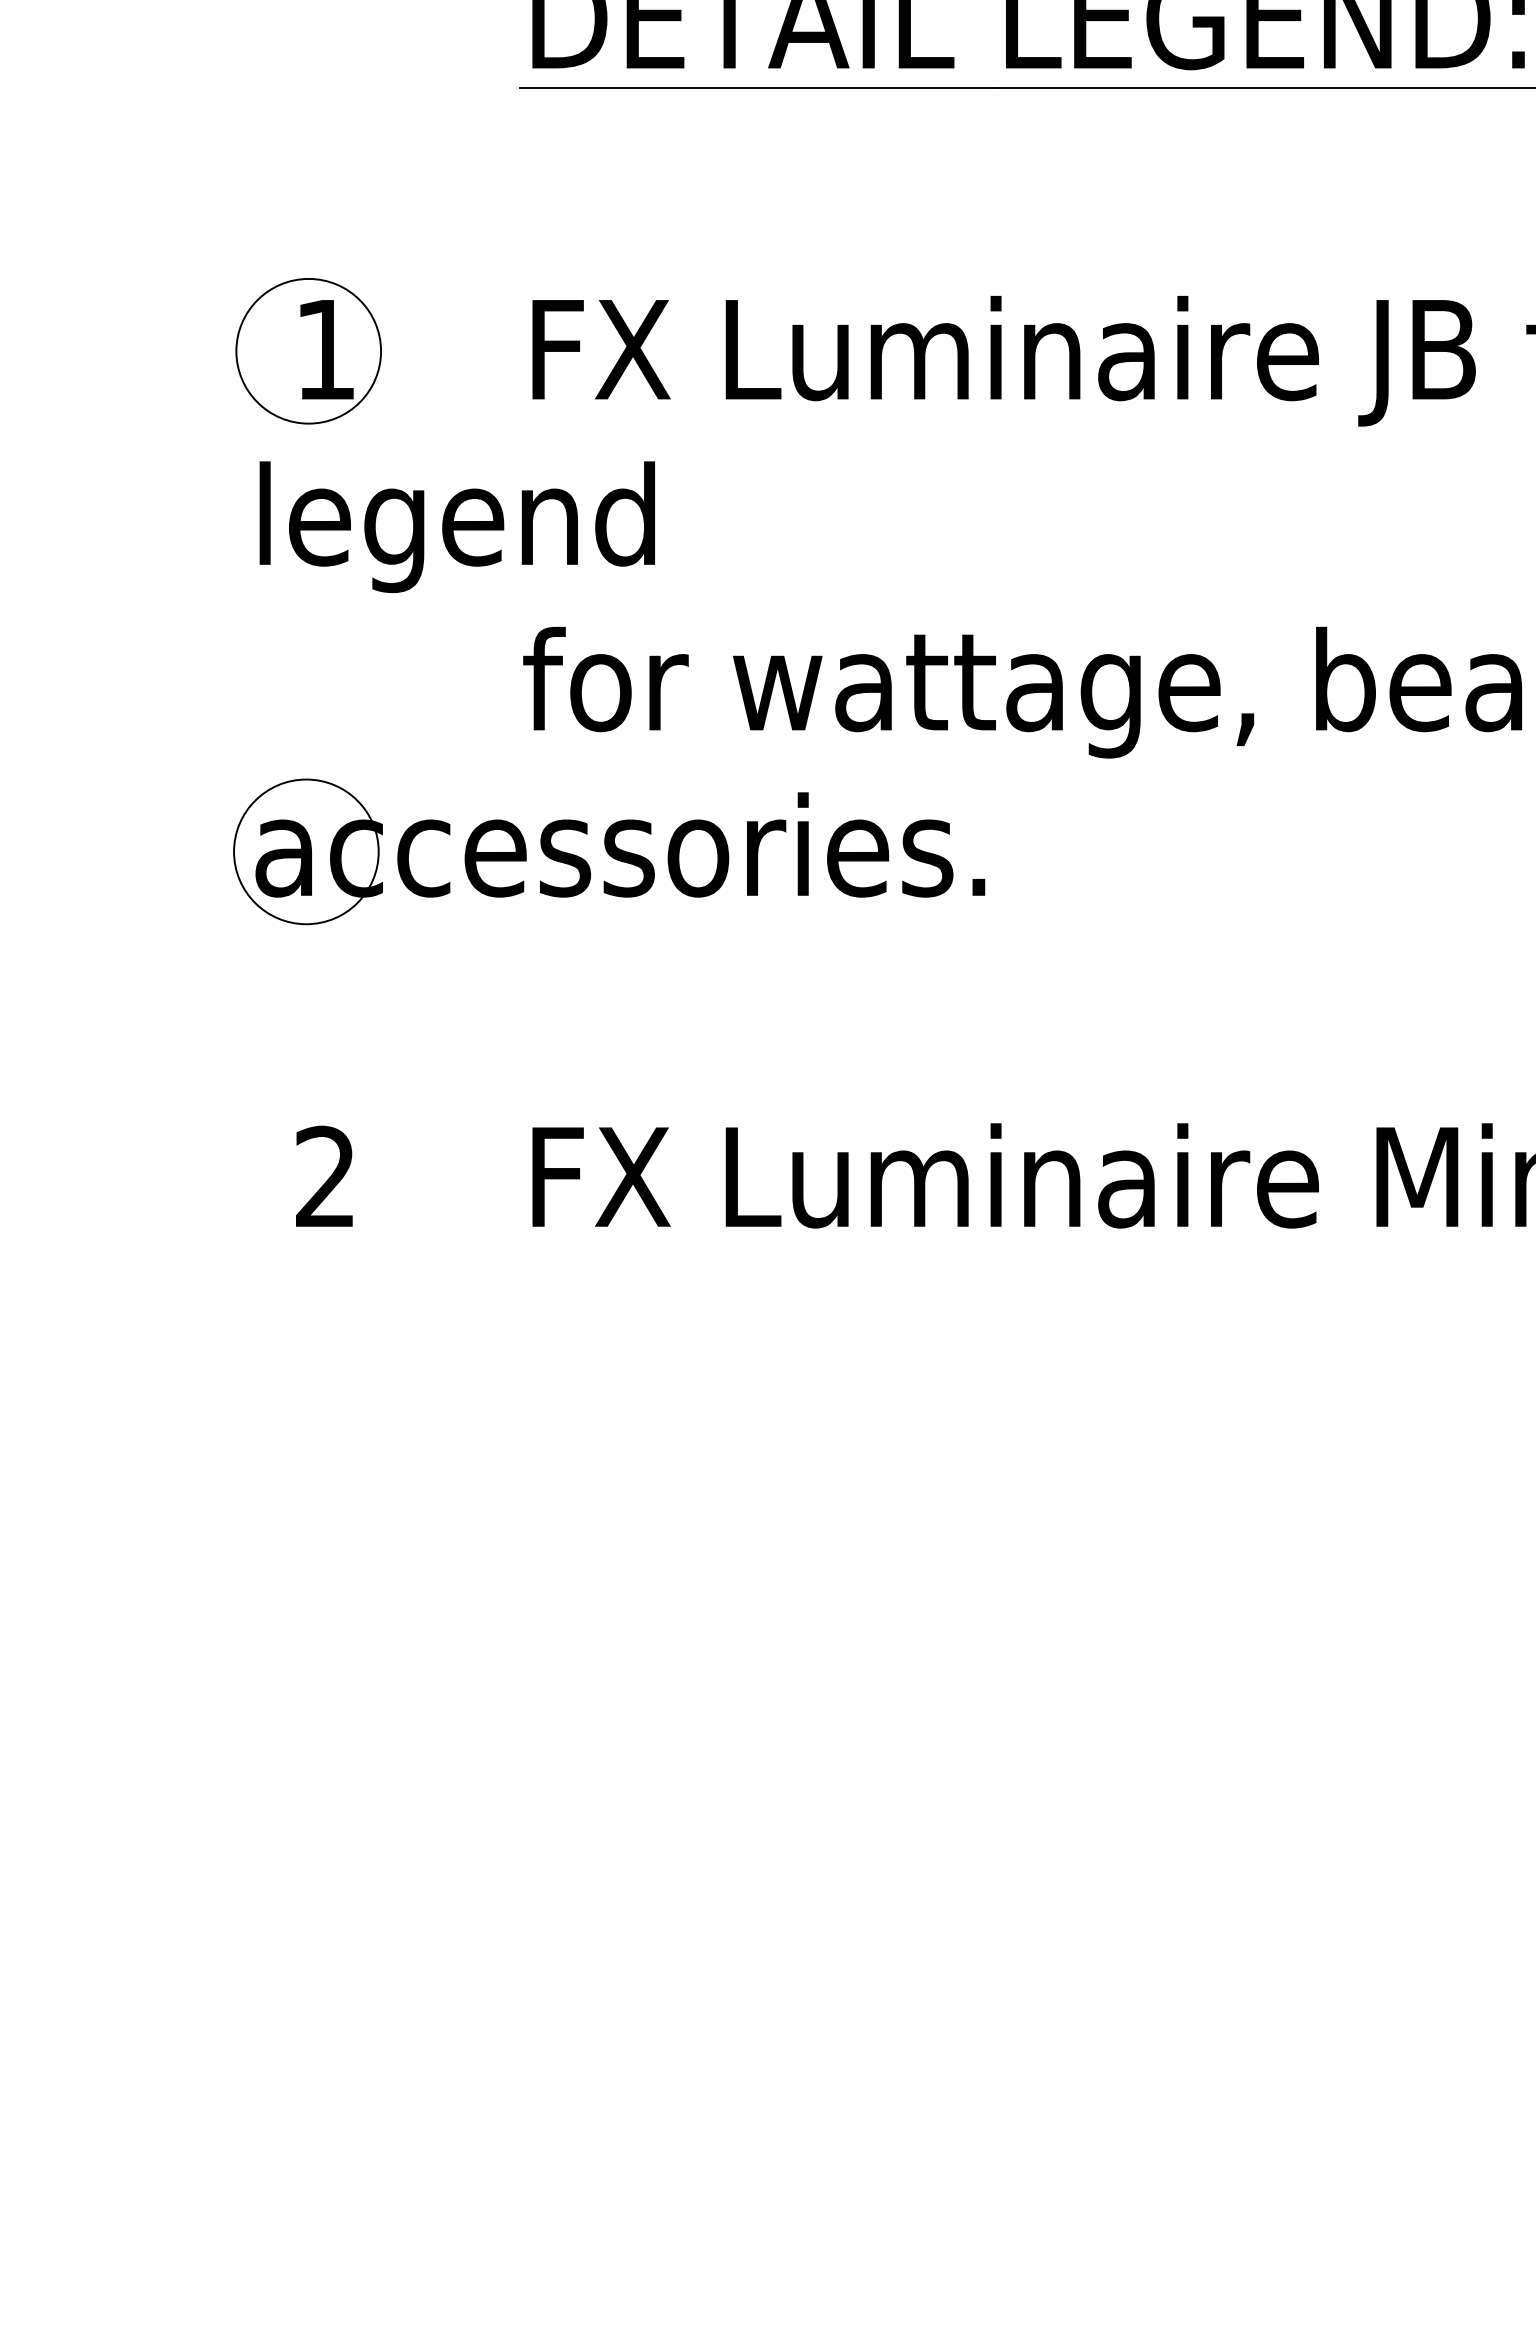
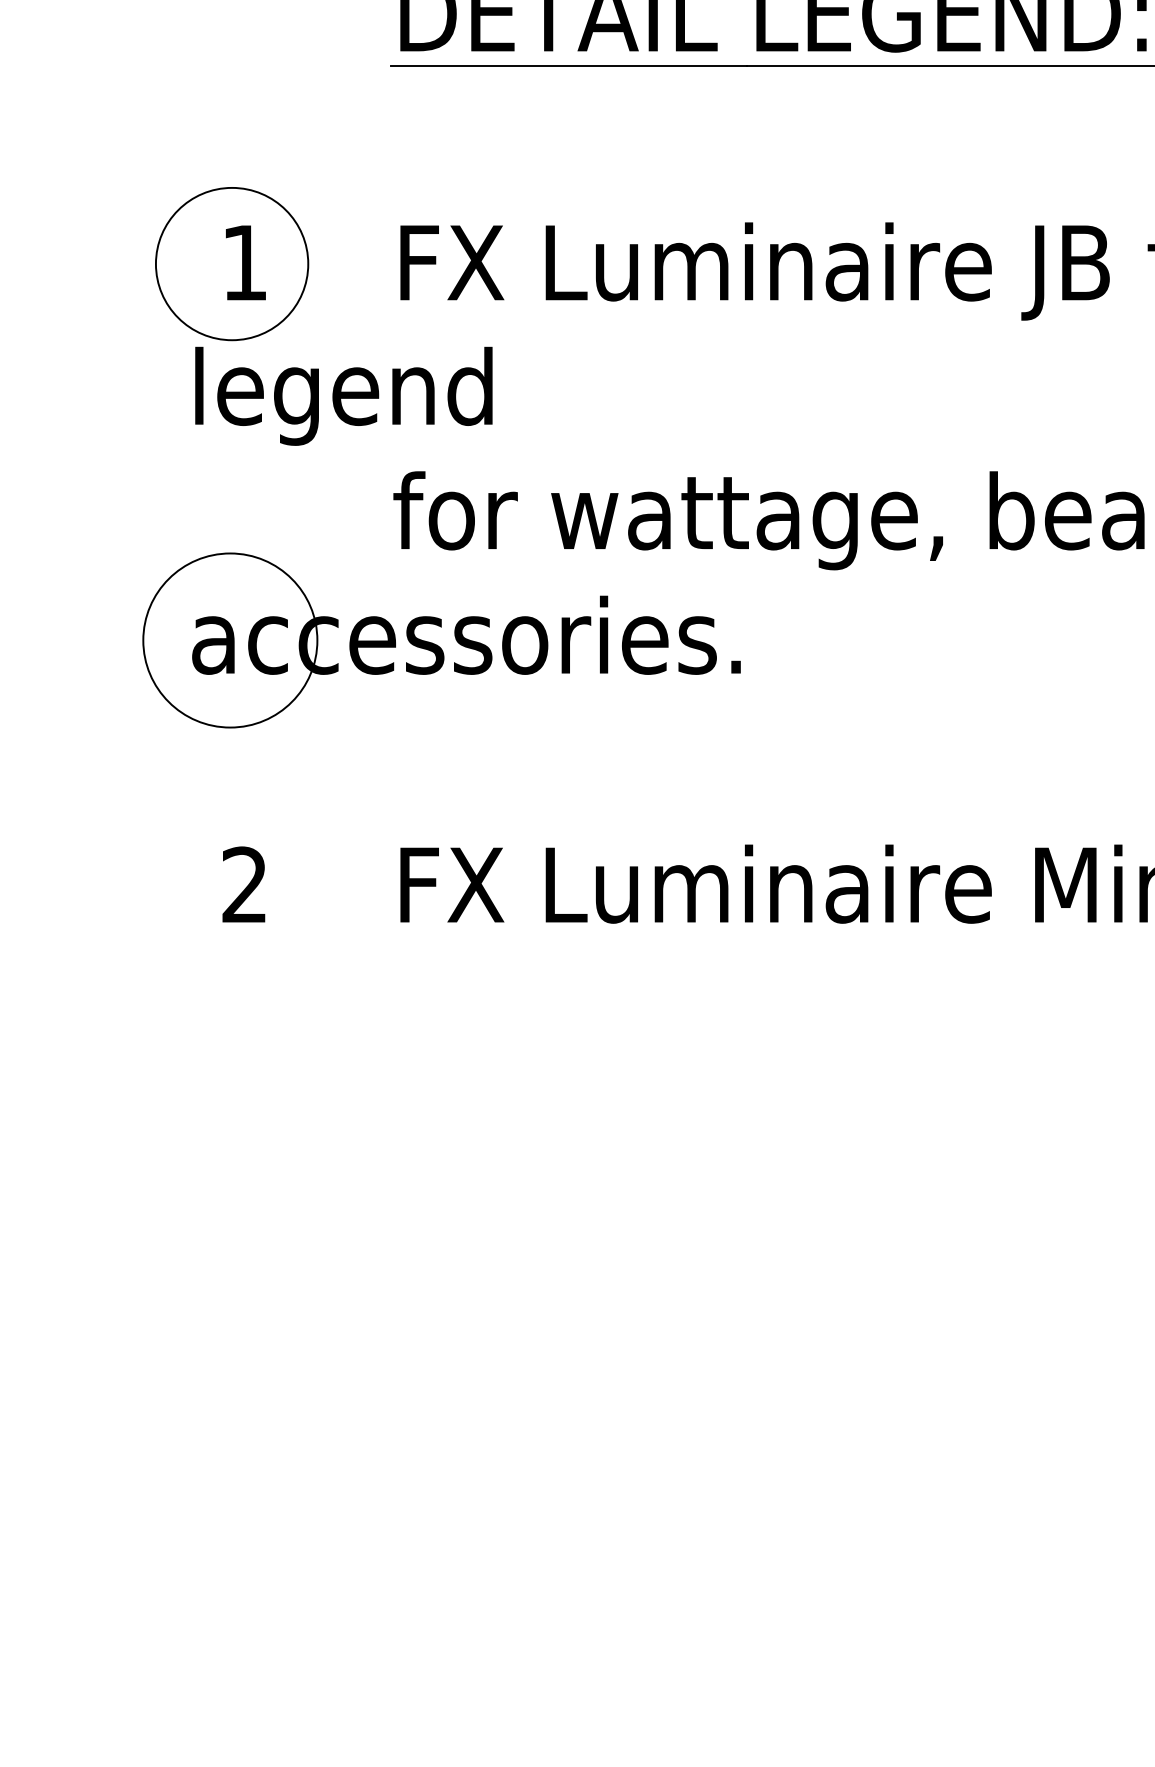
circle: (308, 350) -> (231, 263), size x1.4
circle: (306, 851) -> (230, 640), size x1.6

